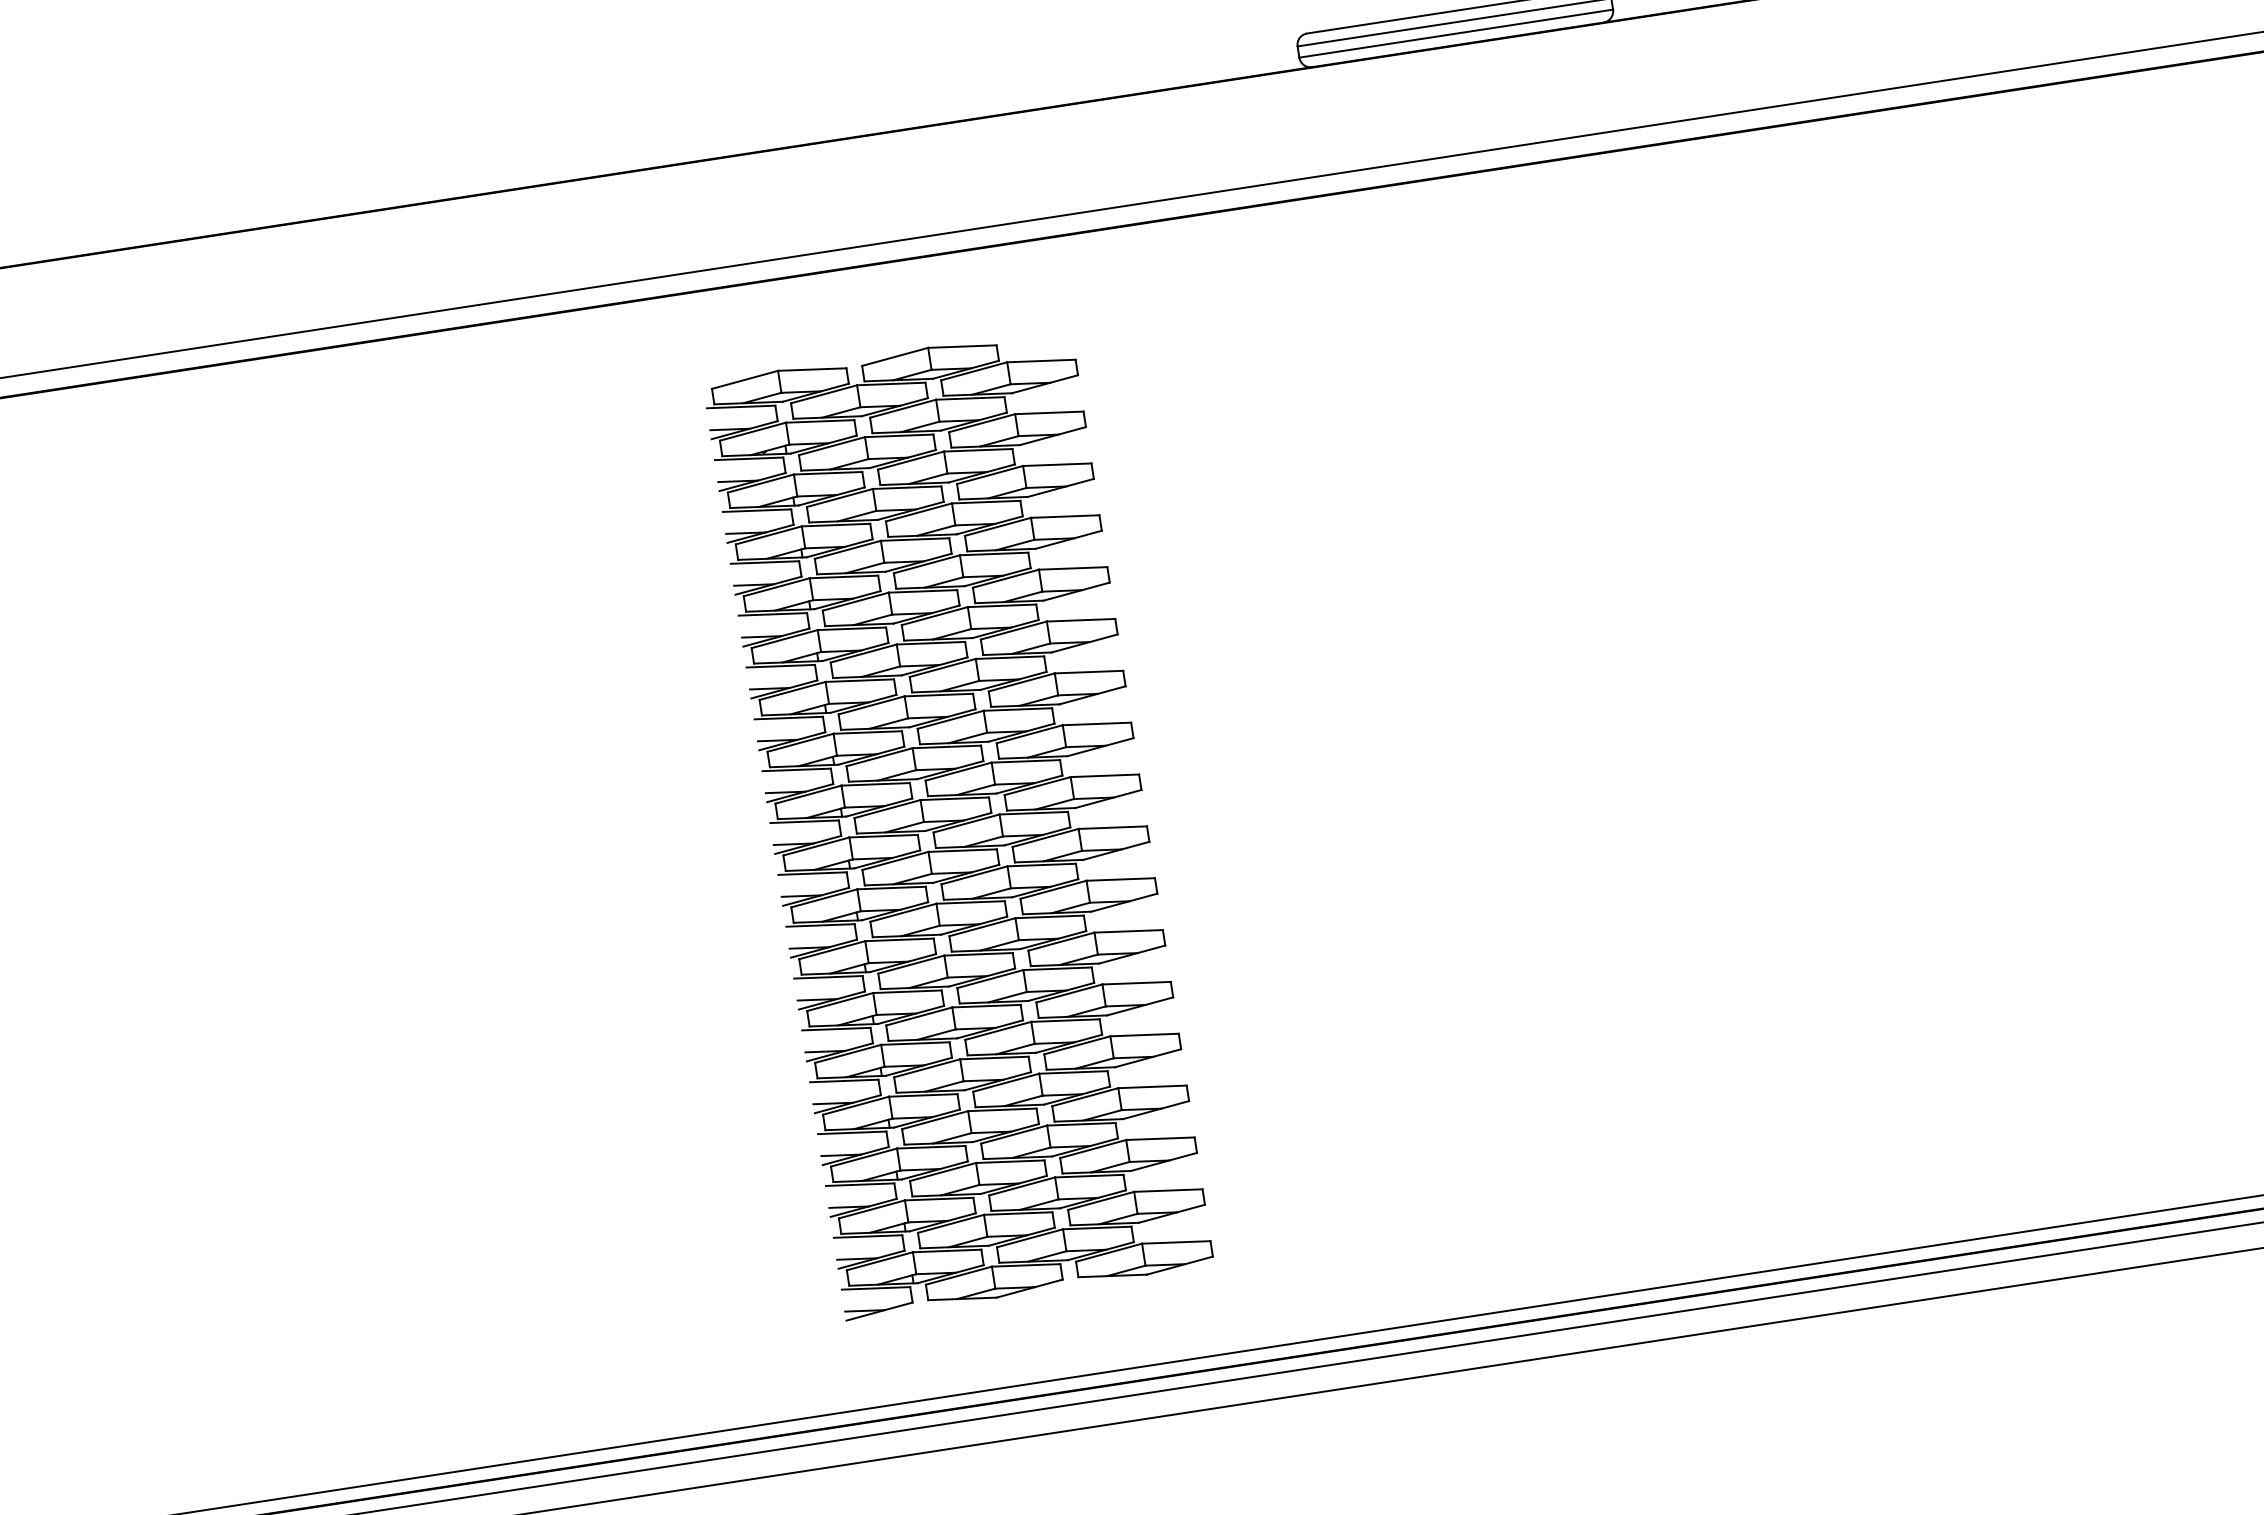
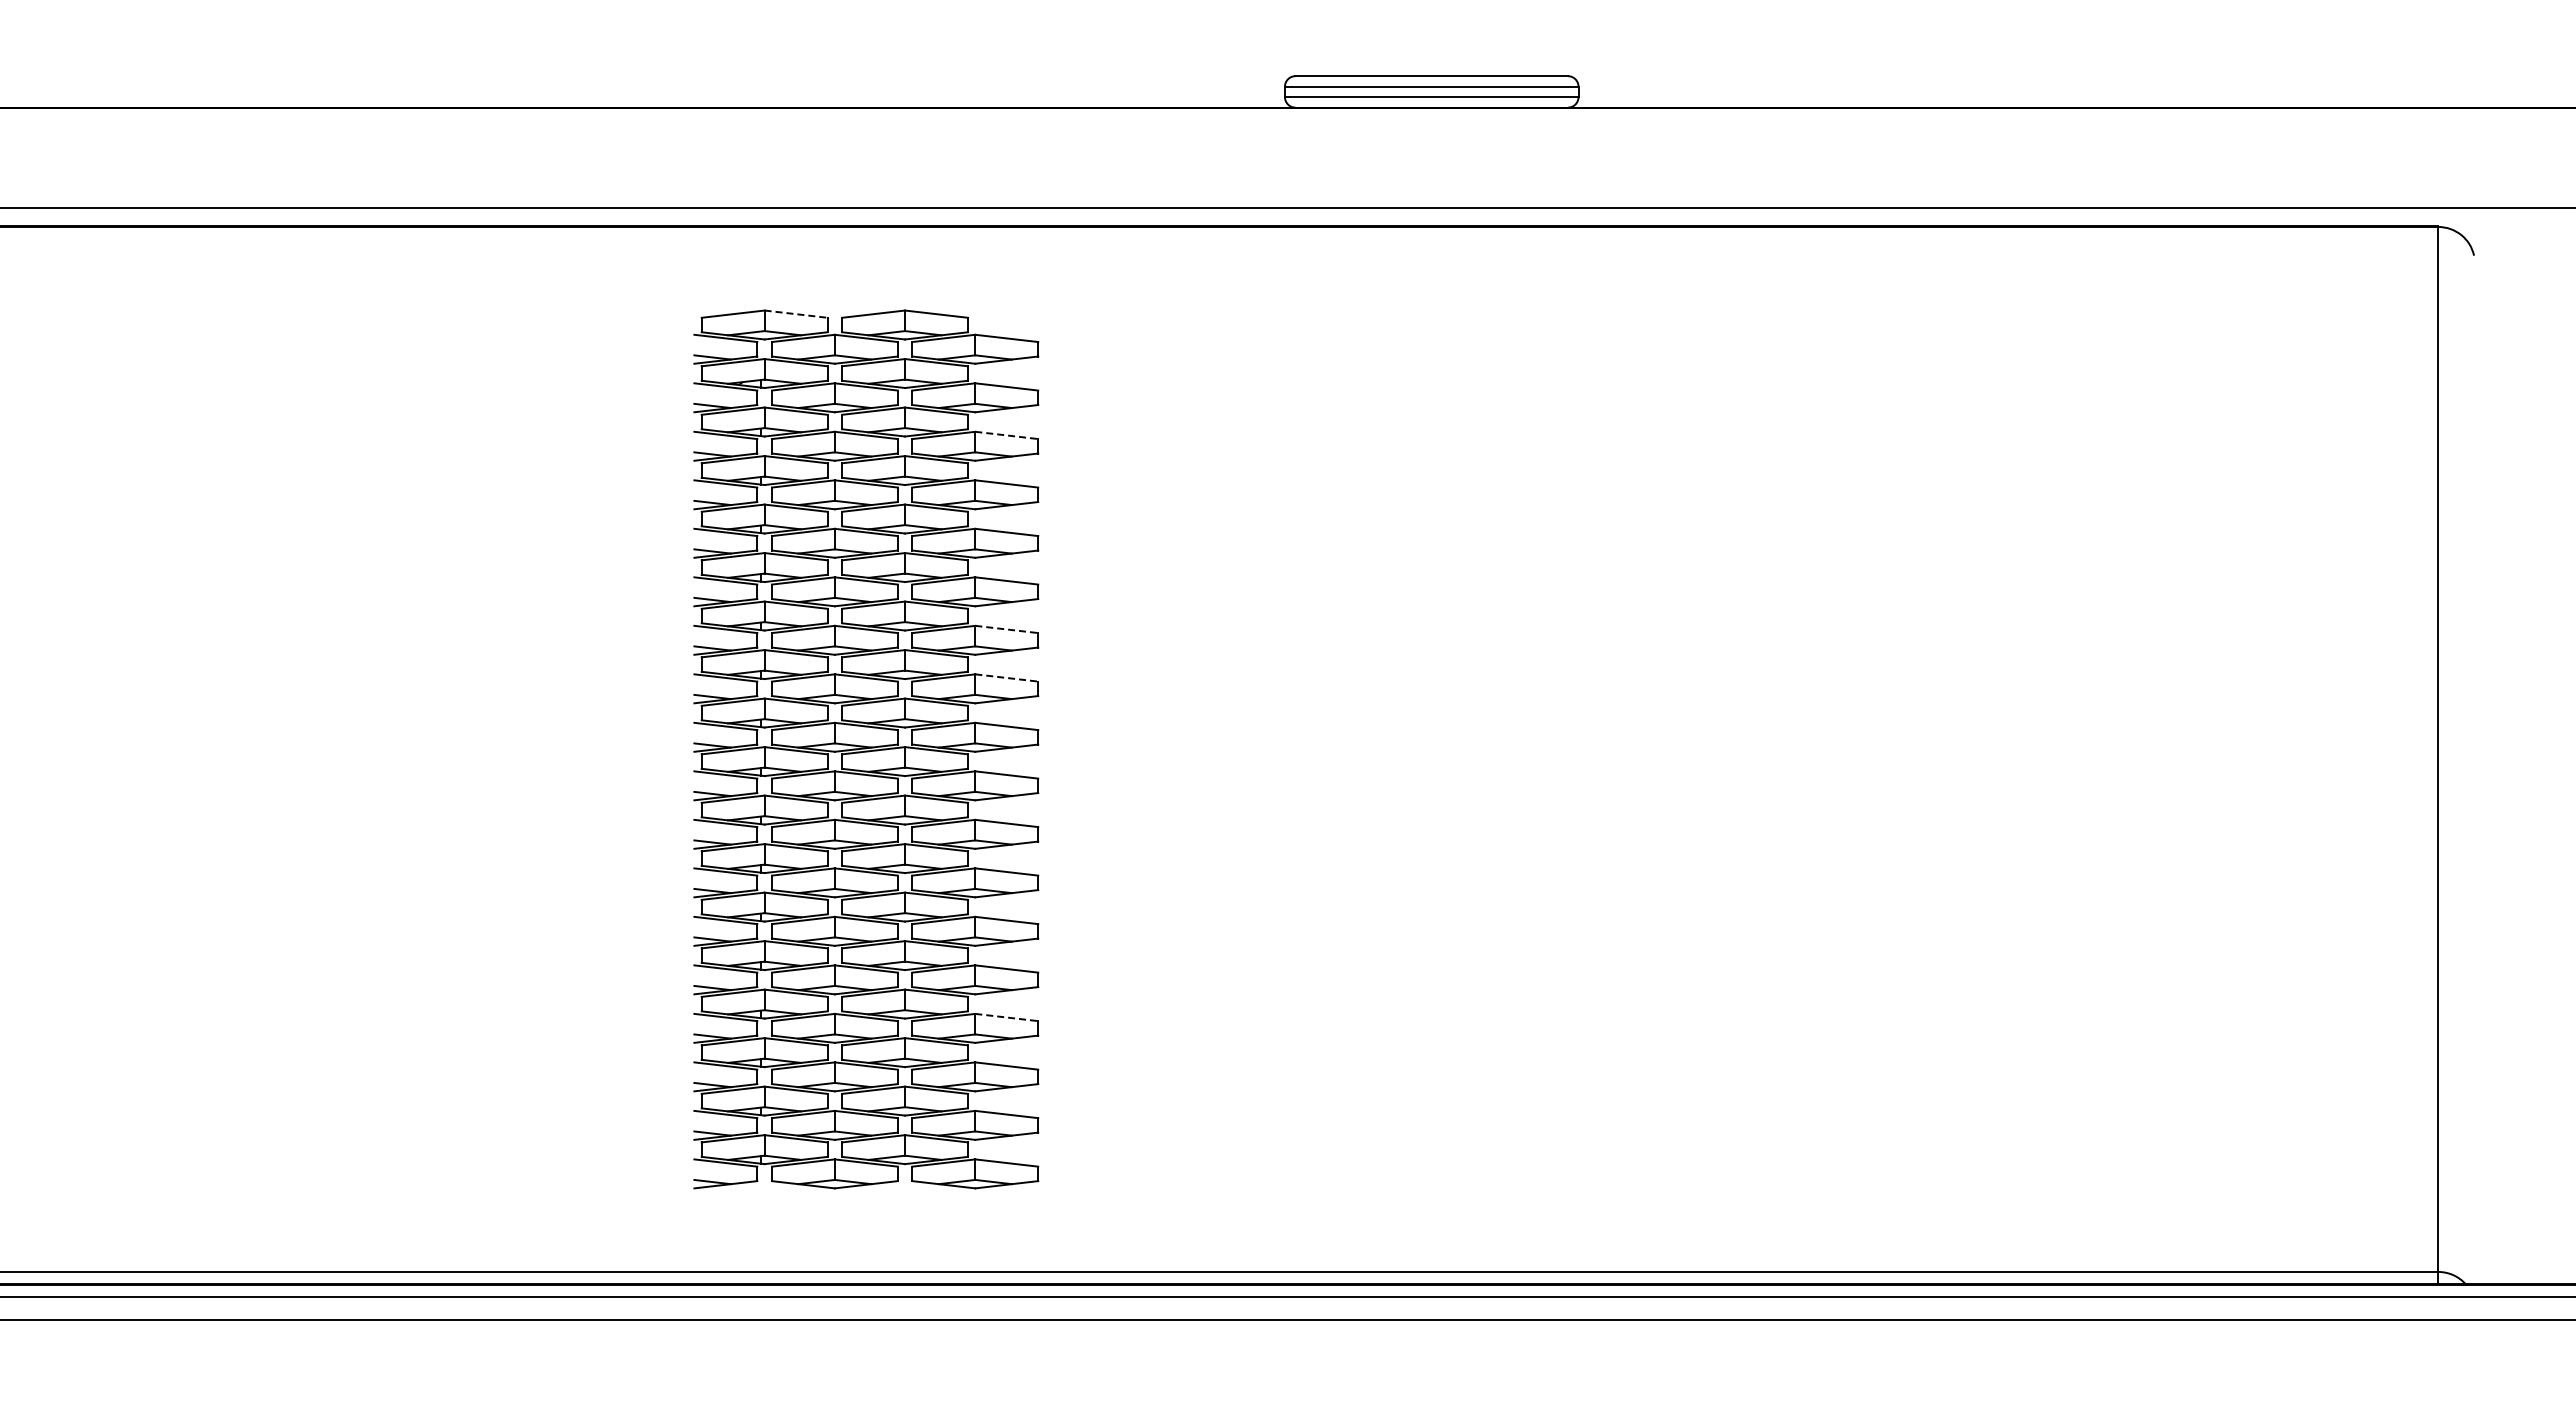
line: (812, 369) -> (796, 314), solid -> dashed
line: (1057, 464) -> (1006, 435), solid -> dashed
line: (1088, 672) -> (1006, 629), solid -> dashed
line: (1096, 723) -> (1006, 677), solid -> dashed
line: (1152, 1086) -> (1006, 1017), solid -> dashed

